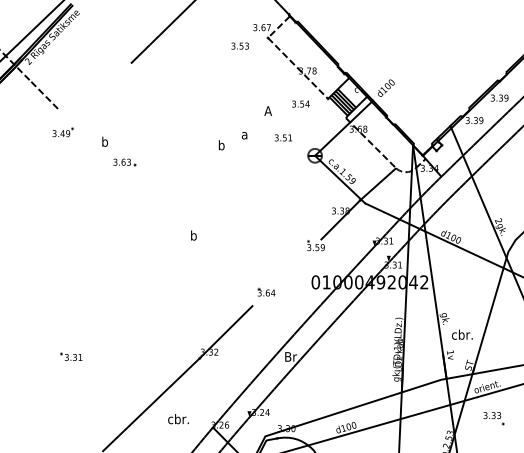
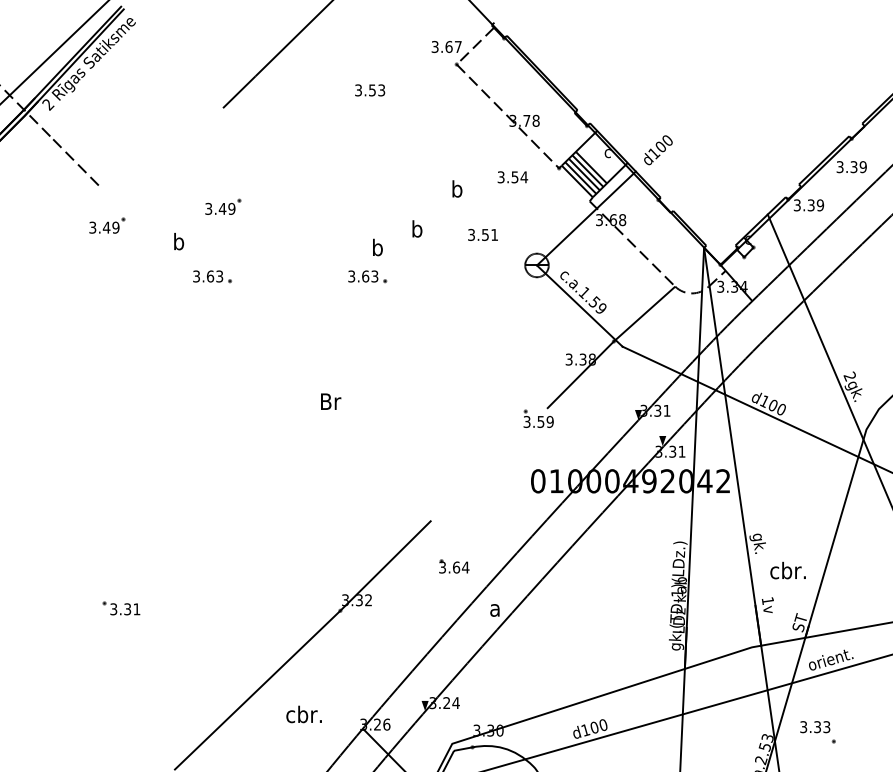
text: (239, 45) -> (368, 89), moved
text: (267, 110) -> (455, 188), A -> b
part: (130, 121) -> (222, 206), added
text: (244, 134) -> (416, 229), a -> b
part: (215, 162) -> (367, 276), added
text: (194, 235) -> (331, 401), b -> Br
part: (266, 291) -> (454, 565), moved
text: (290, 356) -> (495, 607), Br -> a
part: (493, 418) -> (817, 732), moved

